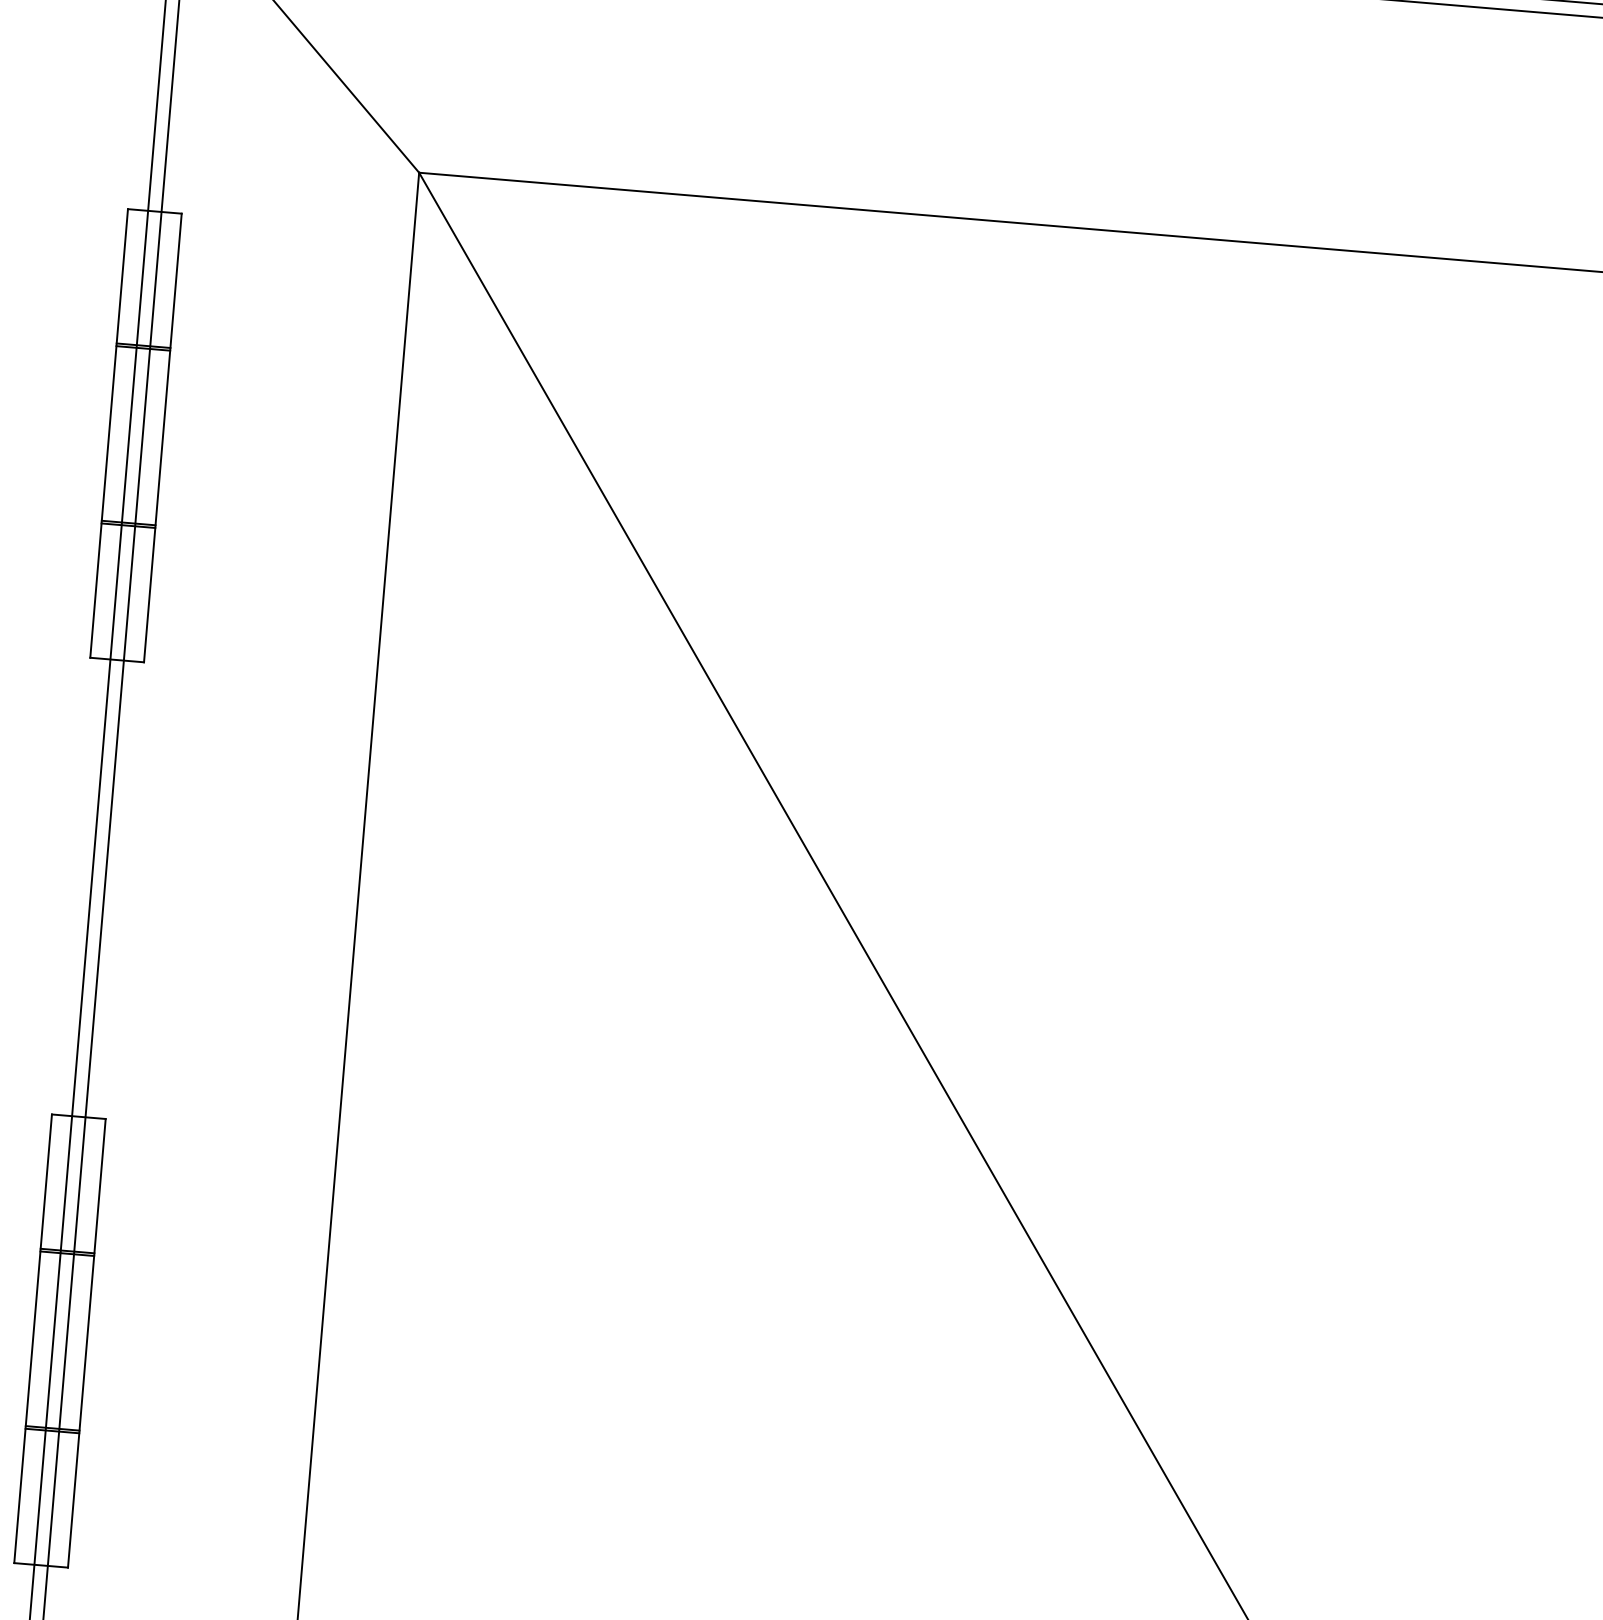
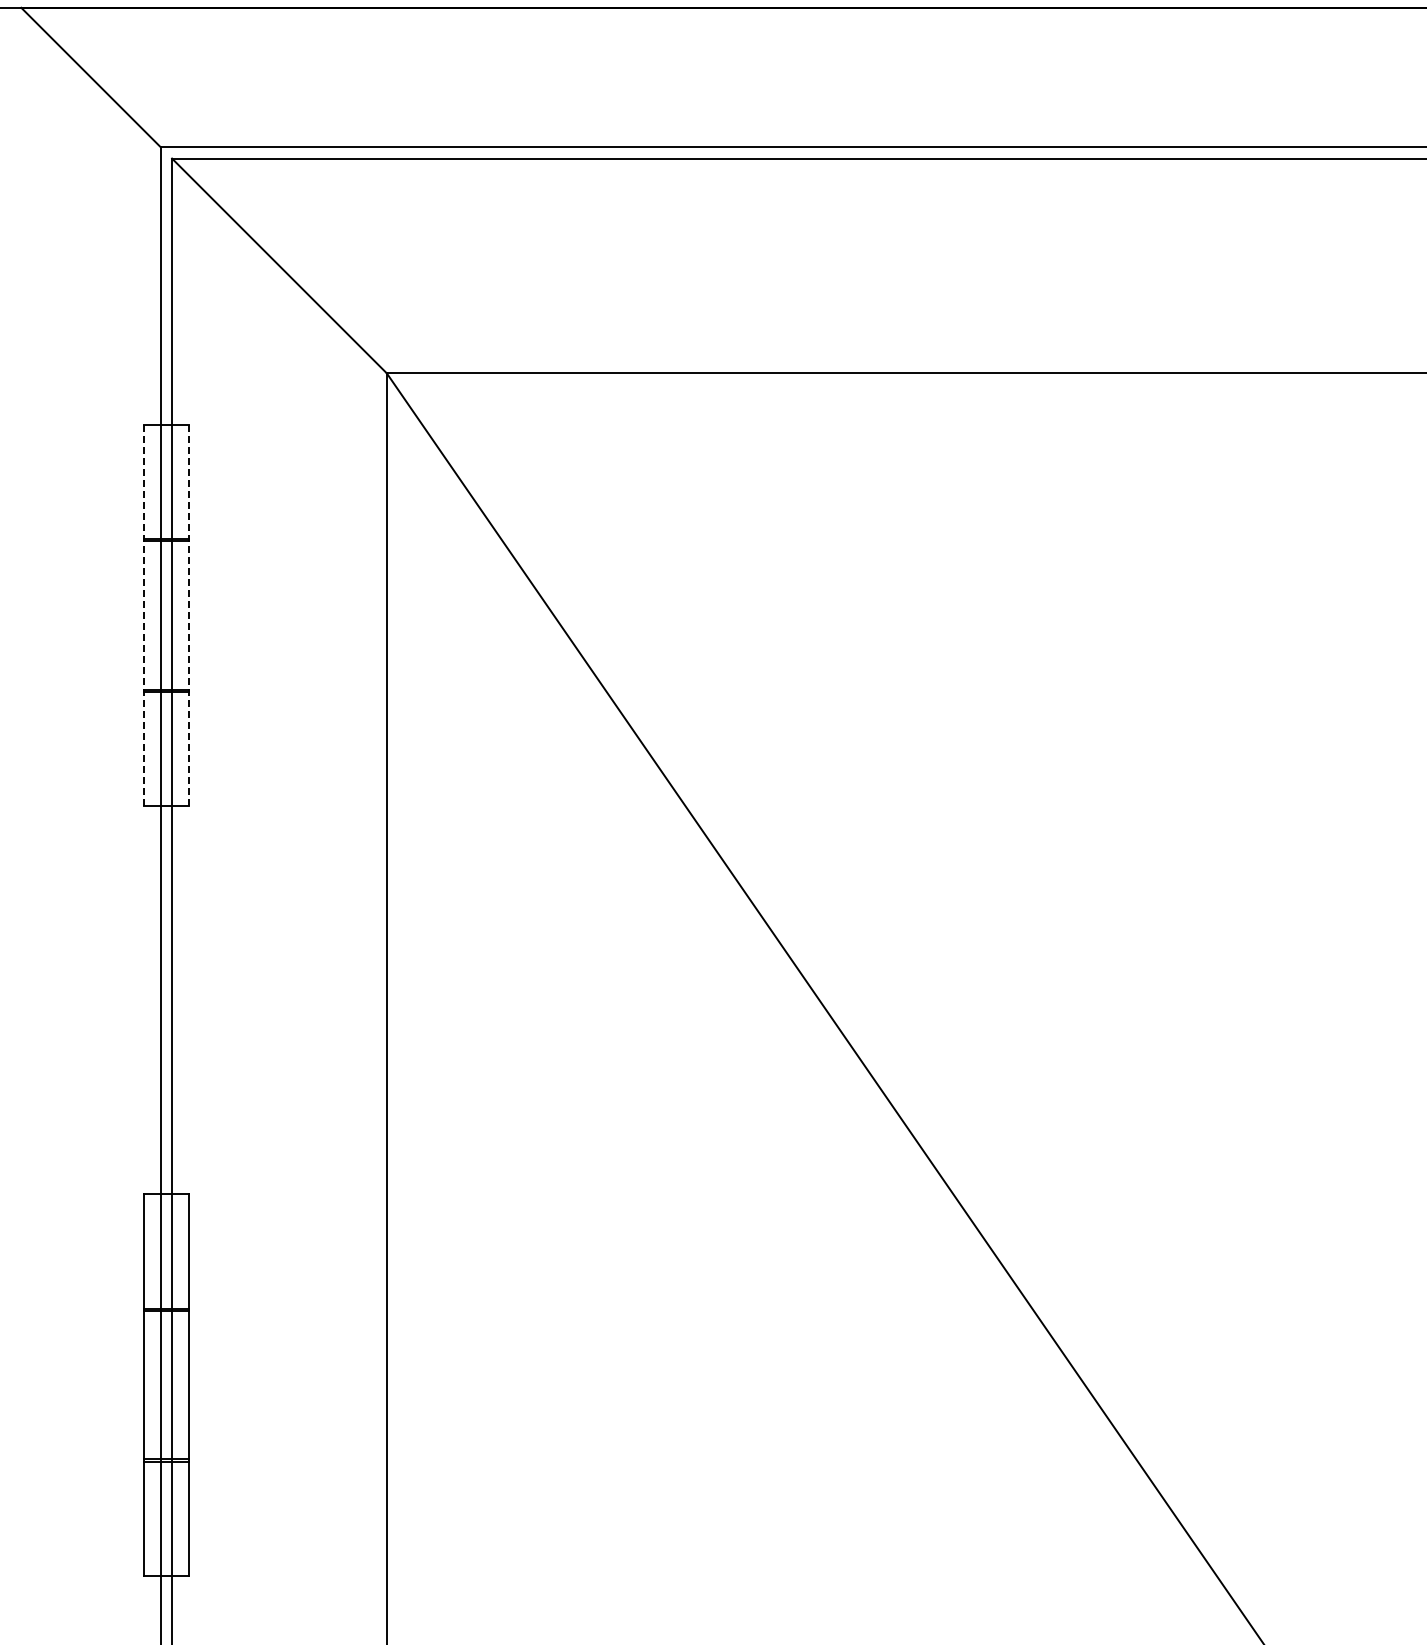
line: (109, 433) -> (143, 615), solid -> dashed
line: (163, 438) -> (189, 615), solid -> dashed

